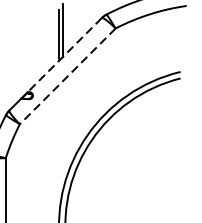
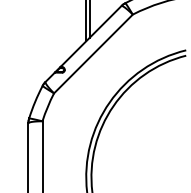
line: (65, 55) -> (91, 36), dashed -> solid
line: (67, 75) -> (93, 53), dashed -> solid

